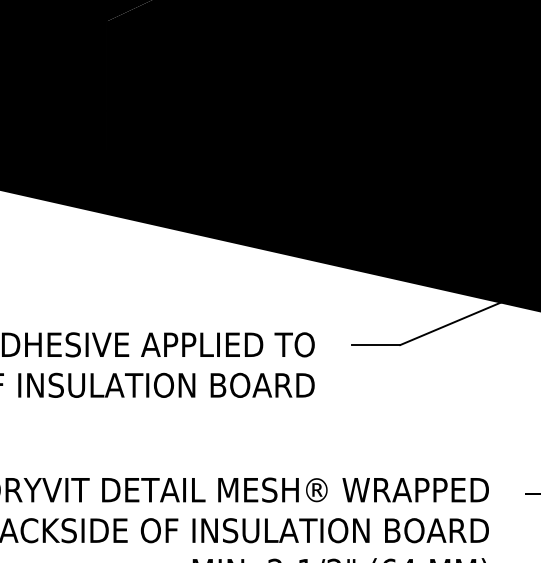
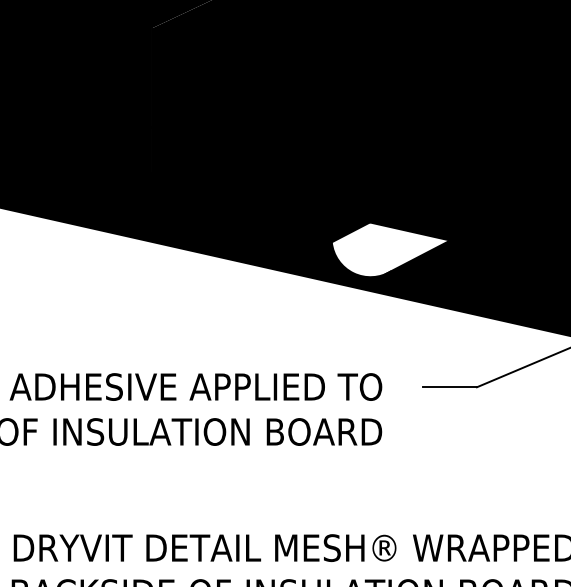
fill: (322, 220) -> (390, 249), removed

